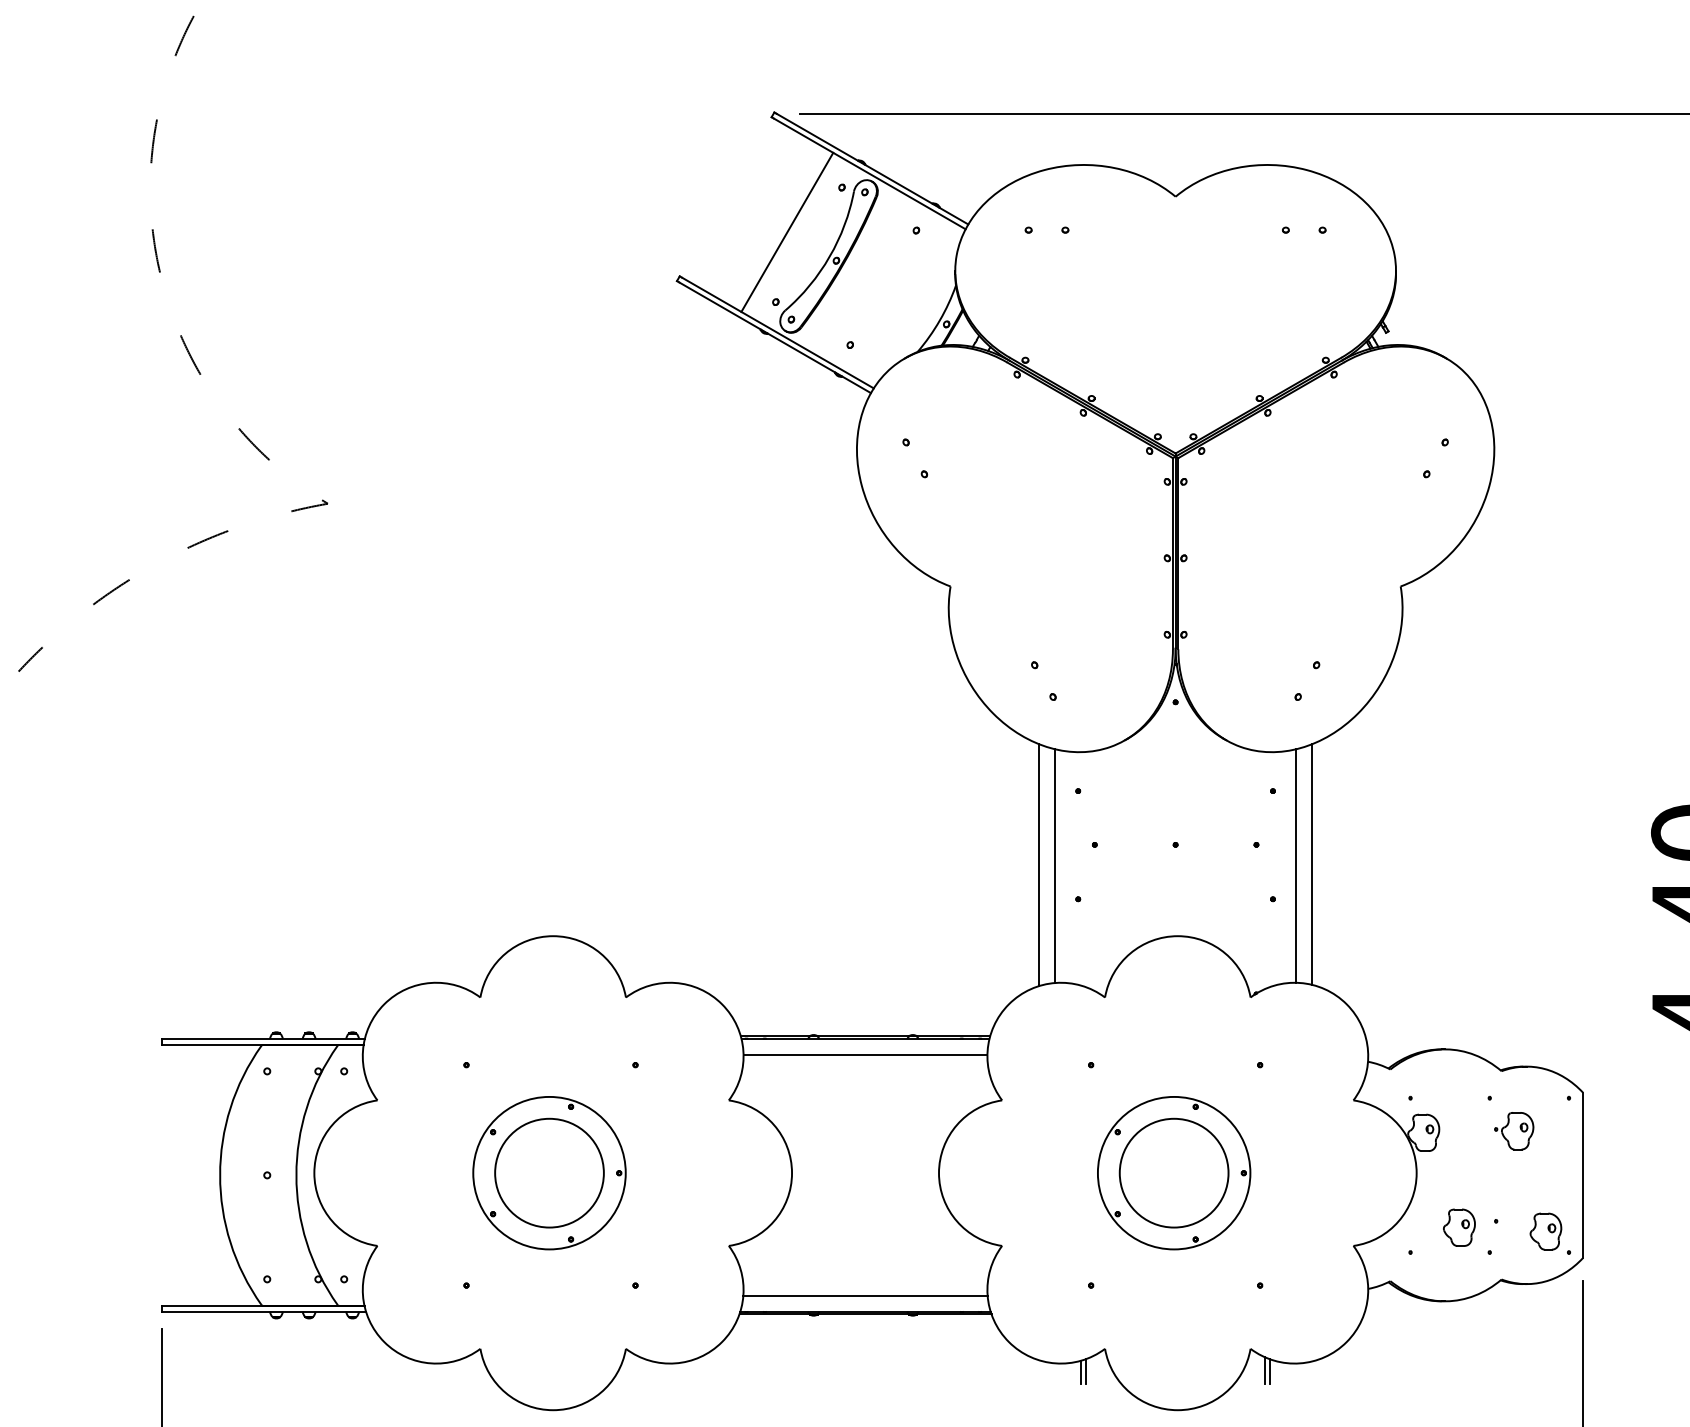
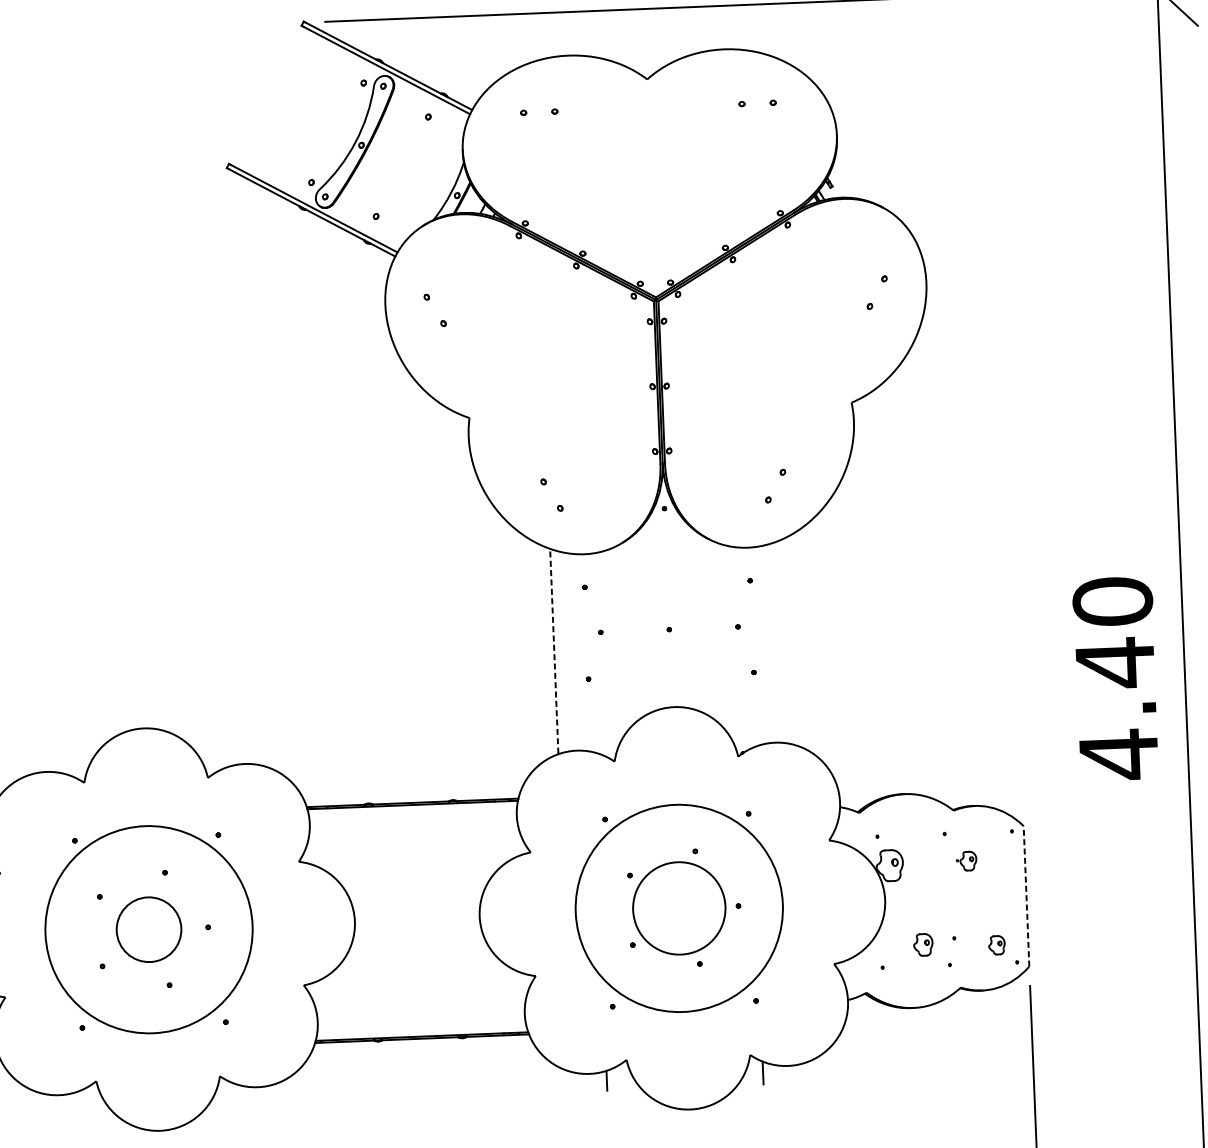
line: (787, 231) -> (318, 122), removed
line: (1039, 864) -> (554, 650), solid -> dashed
line: (1312, 864) -> (786, 641), removed
line: (1296, 865) -> (772, 643), removed
line: (1054, 866) -> (567, 652), removed
line: (865, 1054) -> (413, 818), removed
part: (1514, 1131) -> (966, 861), size x0.6
circle: (549, 1172) -> (149, 929), size x0.7
circle: (549, 1172) -> (149, 929), size x1.6
circle: (1173, 1172) -> (678, 907), size x1.6
line: (1583, 1175) -> (1026, 896), solid -> dashed
part: (1459, 1227) -> (923, 944), size x0.7
part: (1545, 1231) -> (996, 945), size x0.6
line: (865, 1296) -> (421, 1023), removed
line: (1086, 1371) -> (611, 1079), removed
line: (1270, 1371) -> (767, 1073), removed

